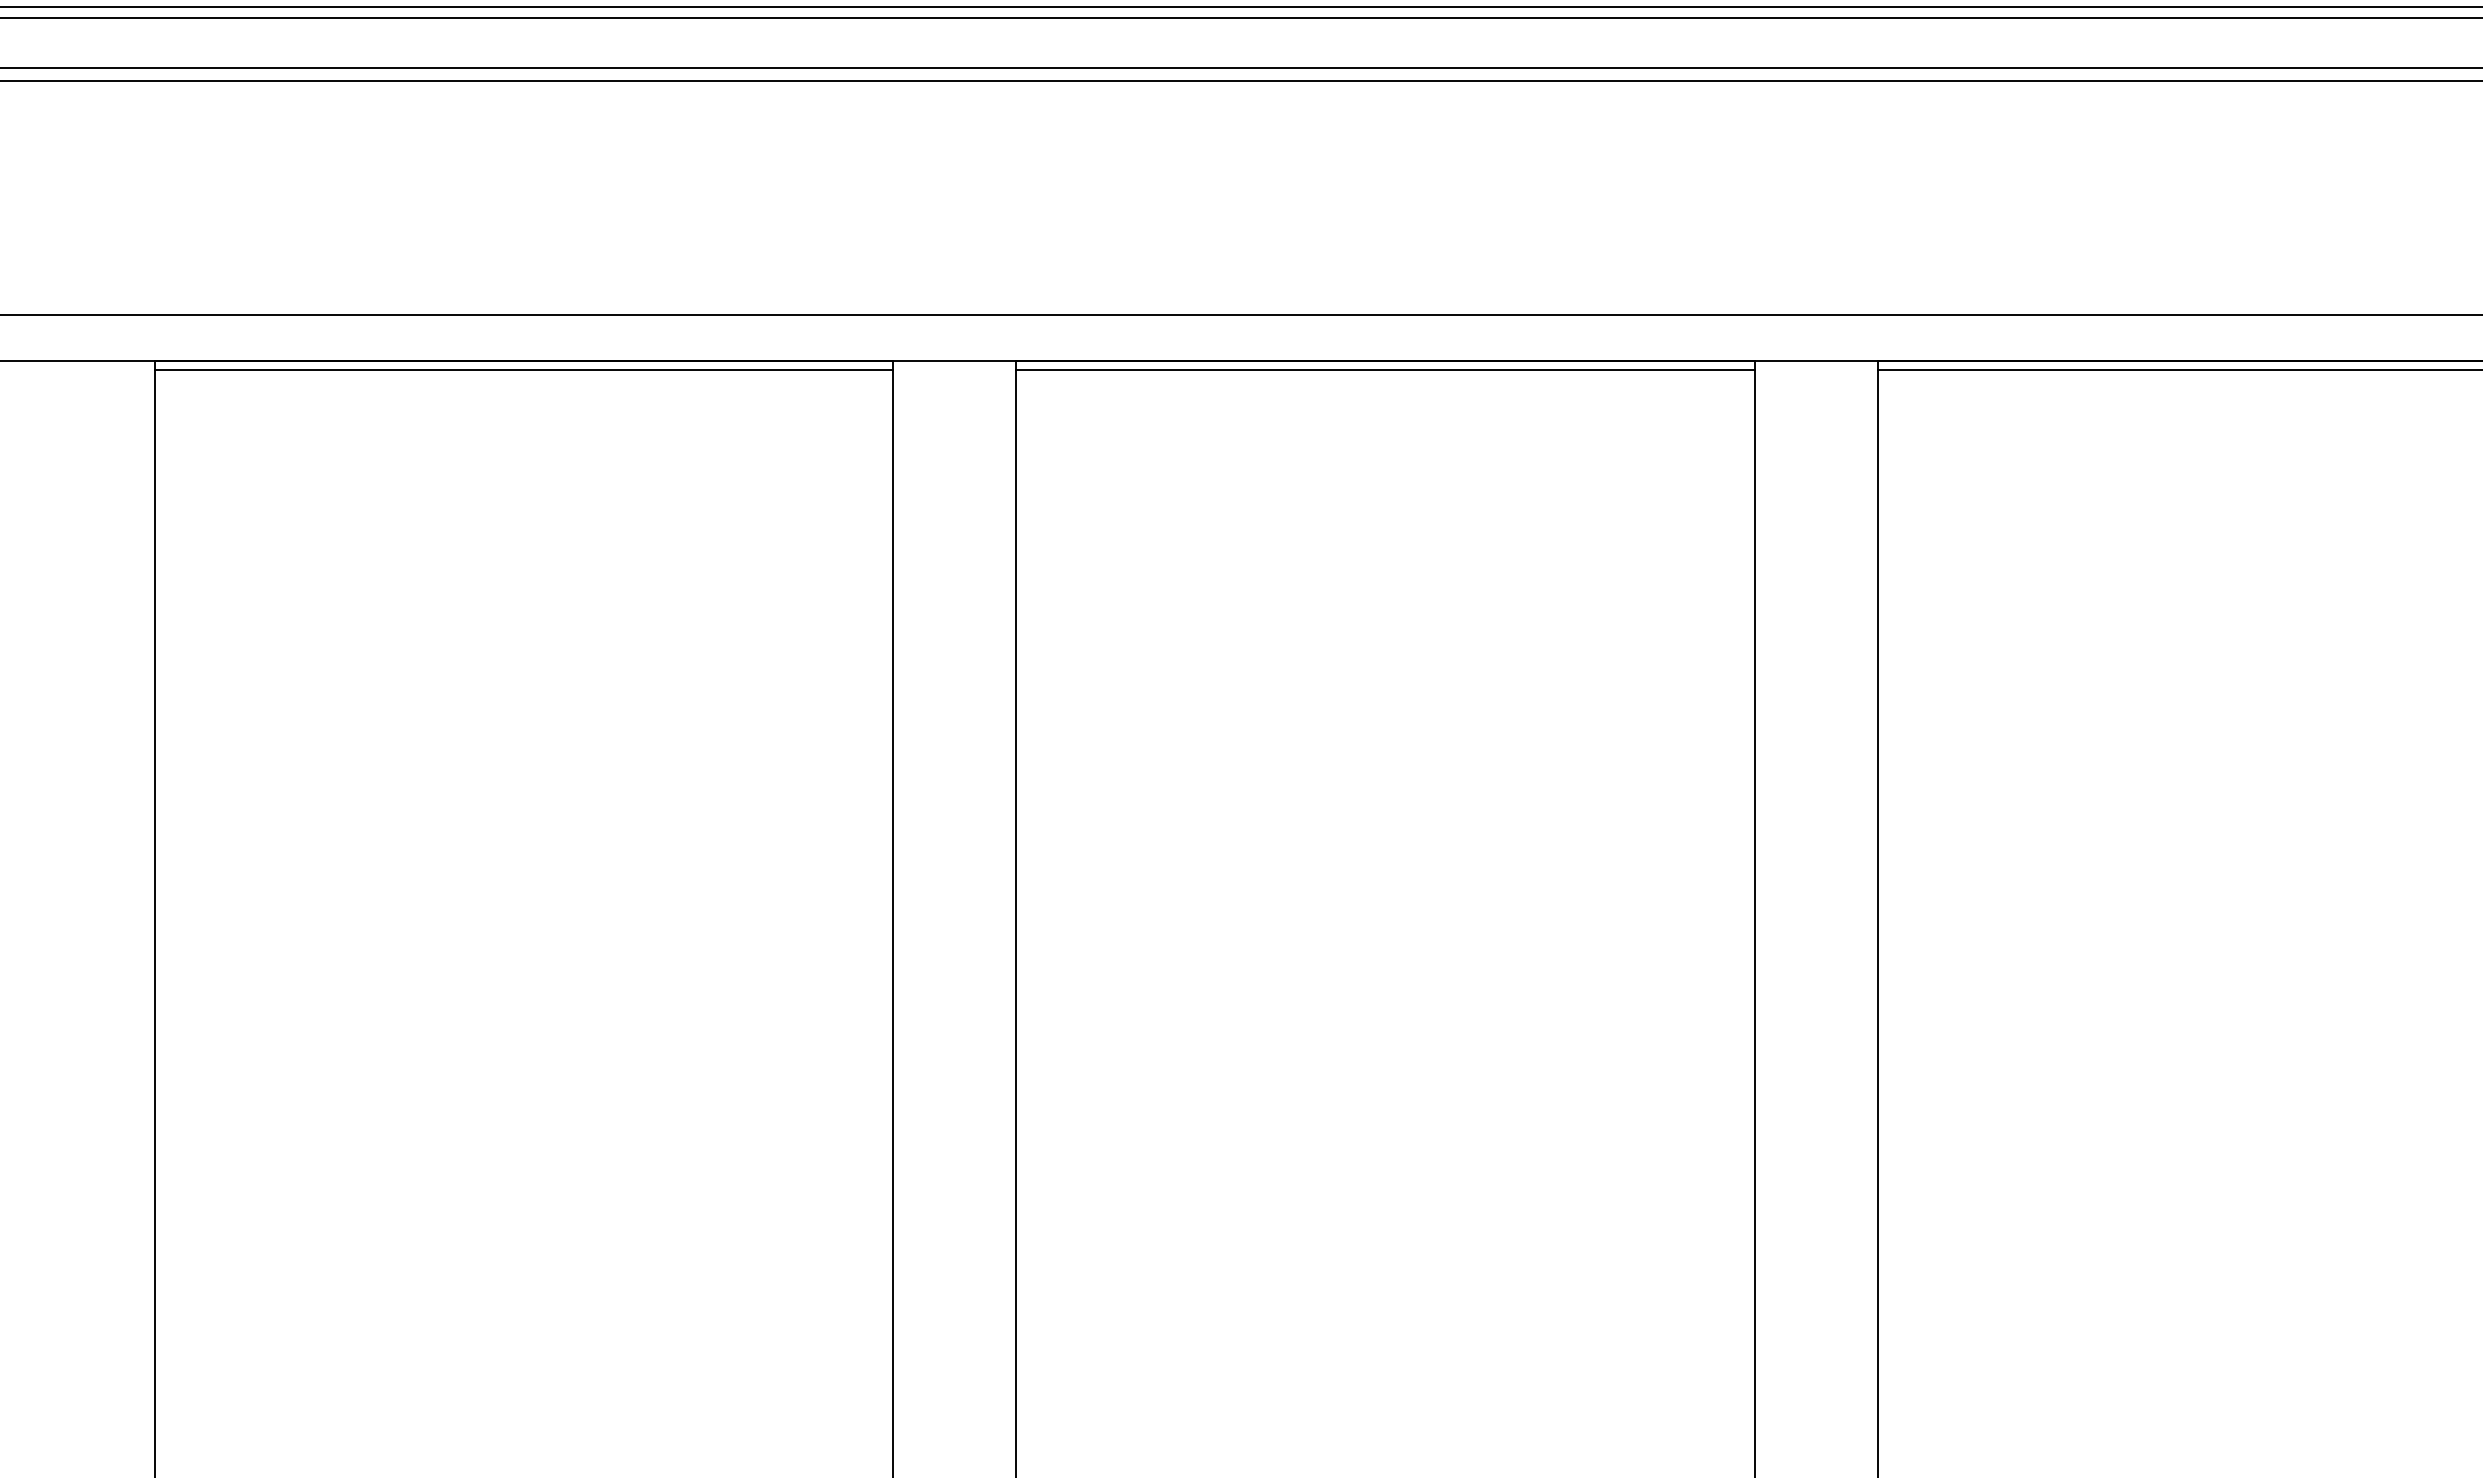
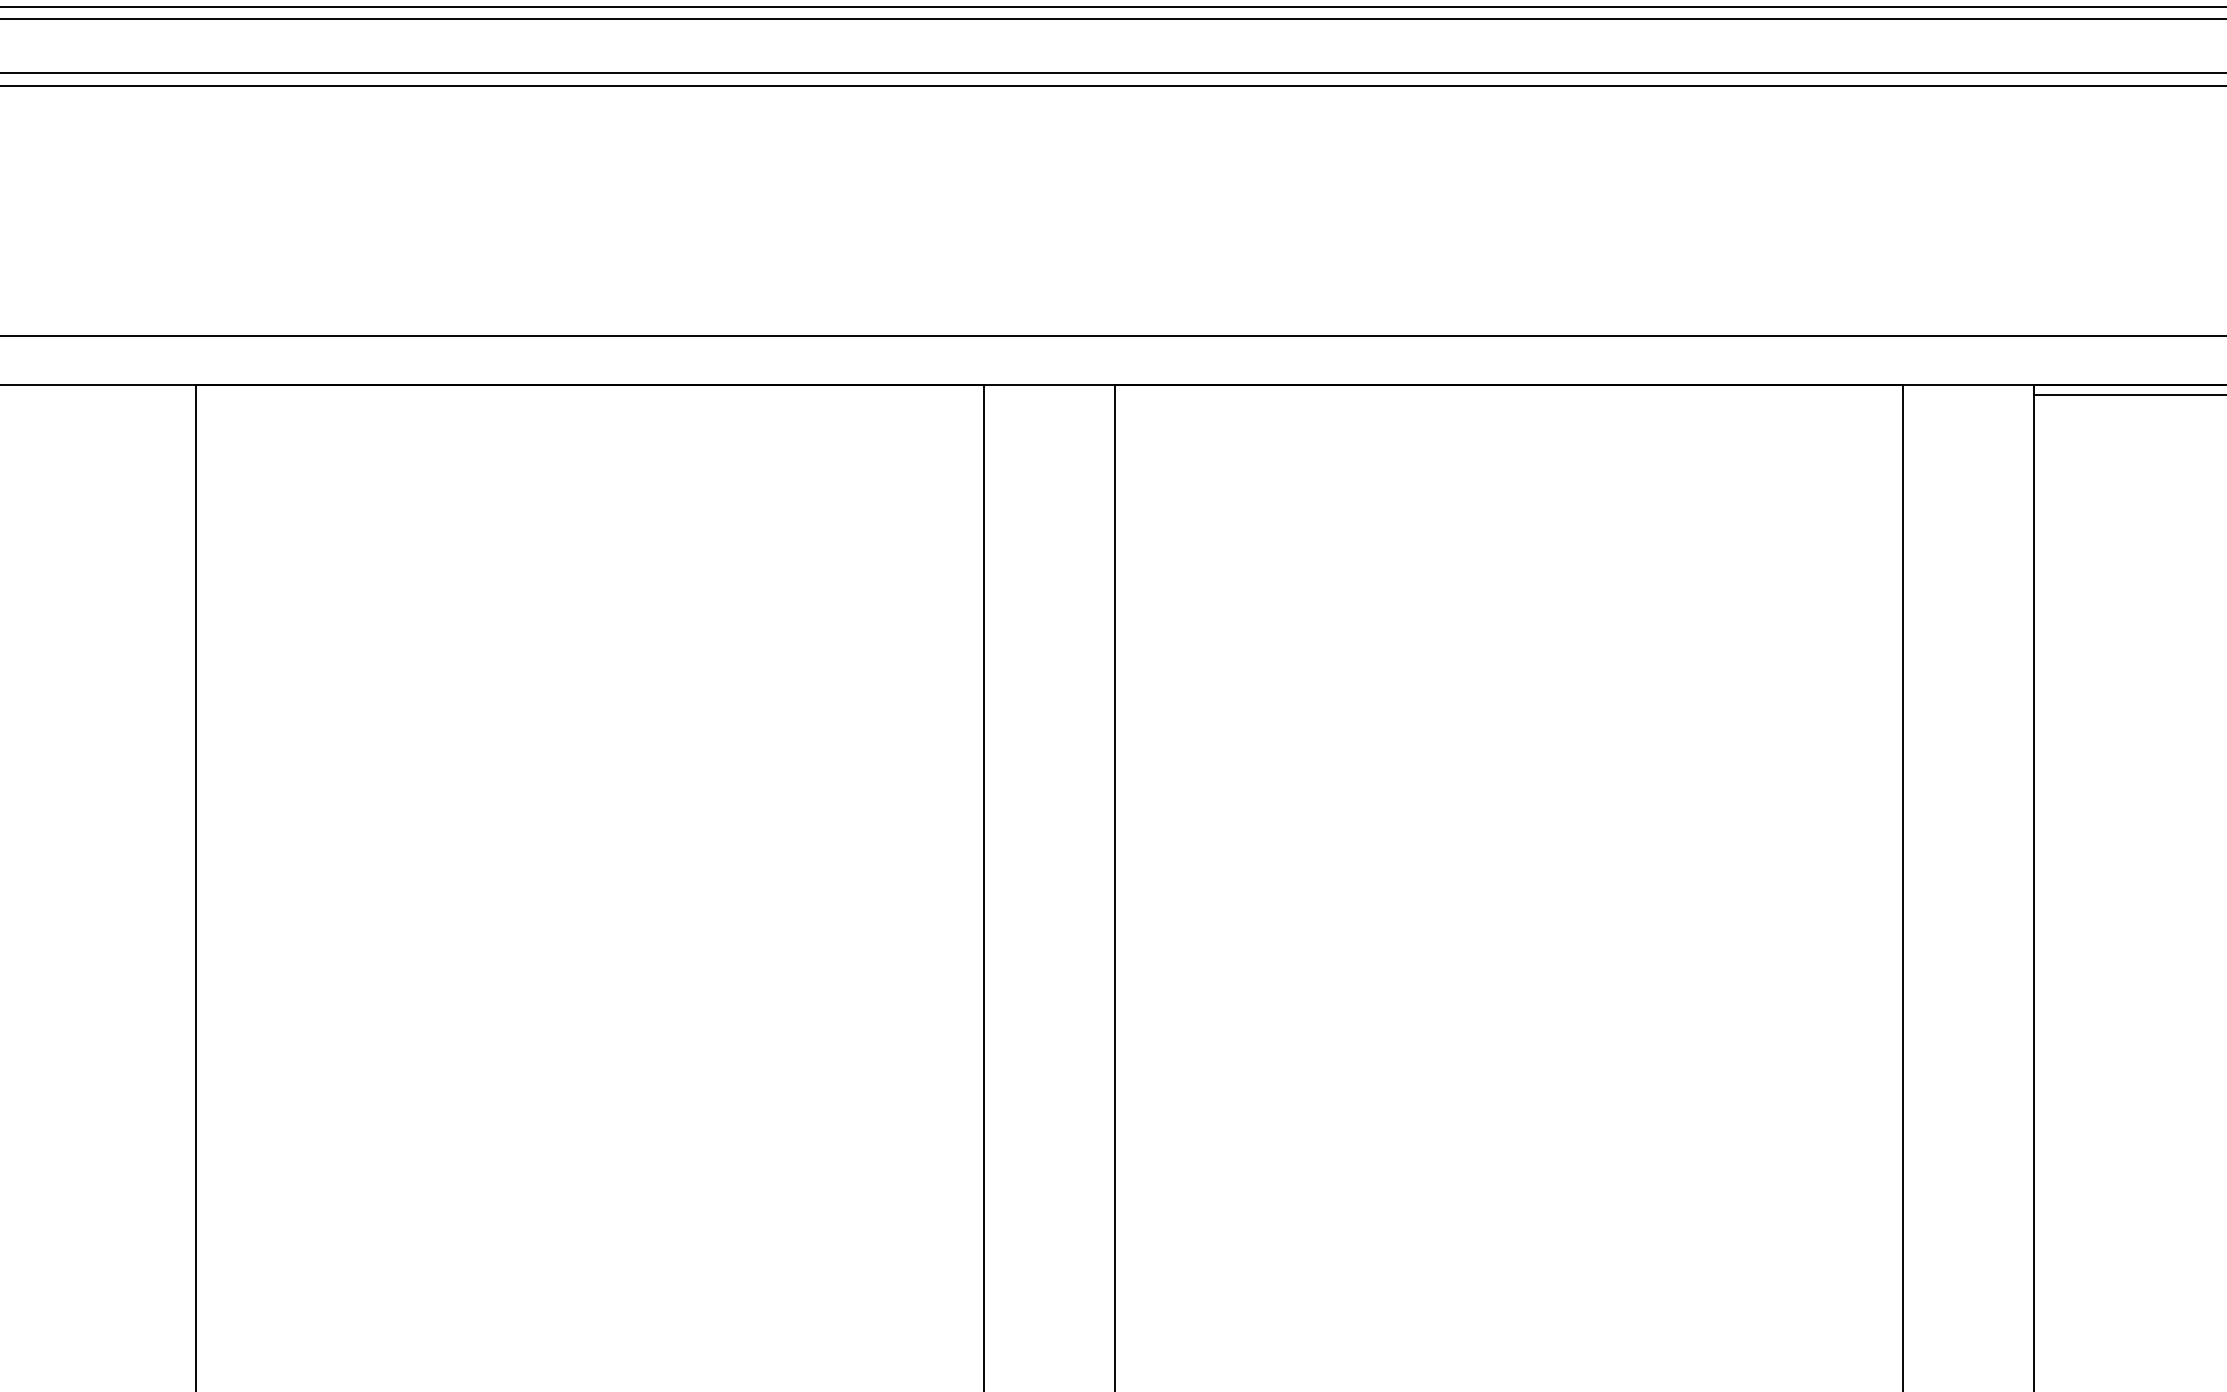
line: (524, 369) -> (590, 394), removed
line: (1385, 369) -> (1509, 394), removed

